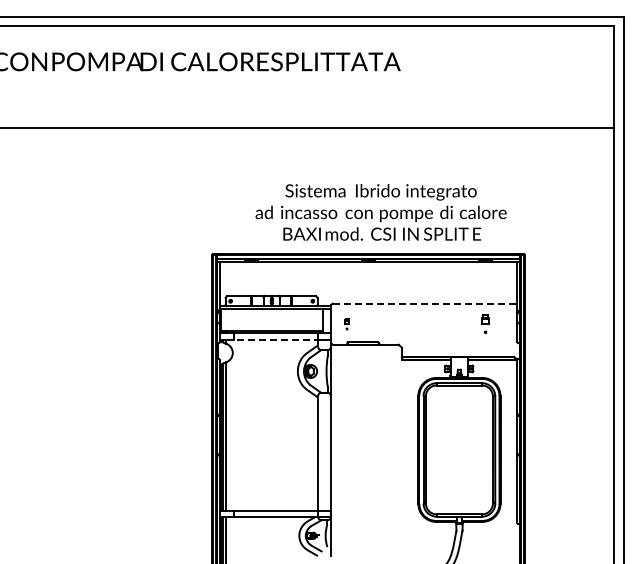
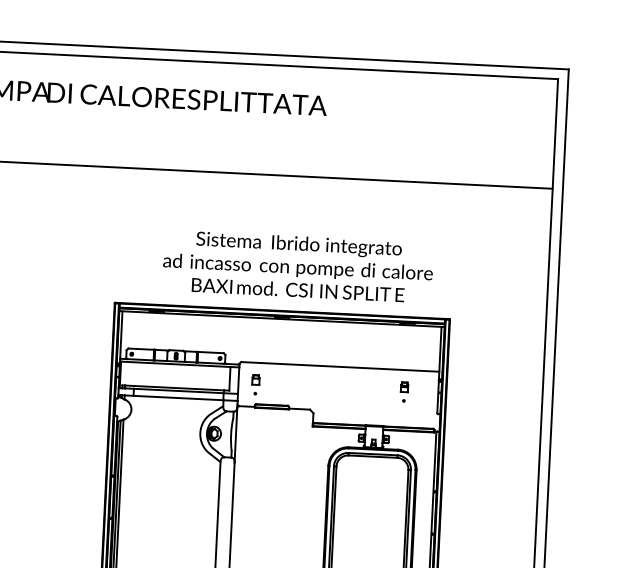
line: (425, 303) -> (340, 366), dashed -> solid
part: (346, 323) -> (255, 384), size x1.67
line: (272, 339) -> (174, 397), dashed -> solid

